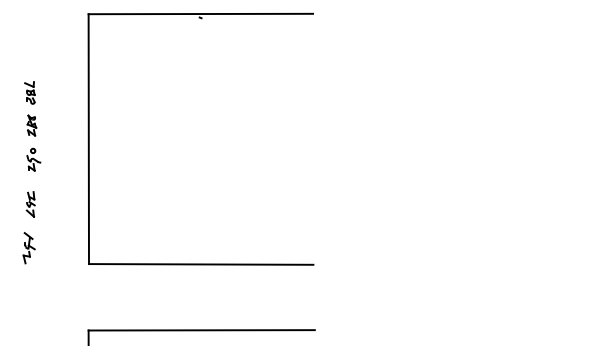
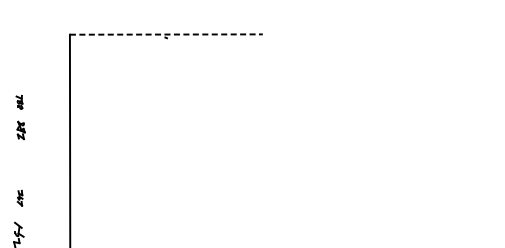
line: (201, 14) -> (166, 34), solid -> dashed
part: (29, 92) -> (19, 102), size x0.7
part: (33, 159) -> (22, 159), removed
part: (30, 204) -> (19, 198), size x0.7

